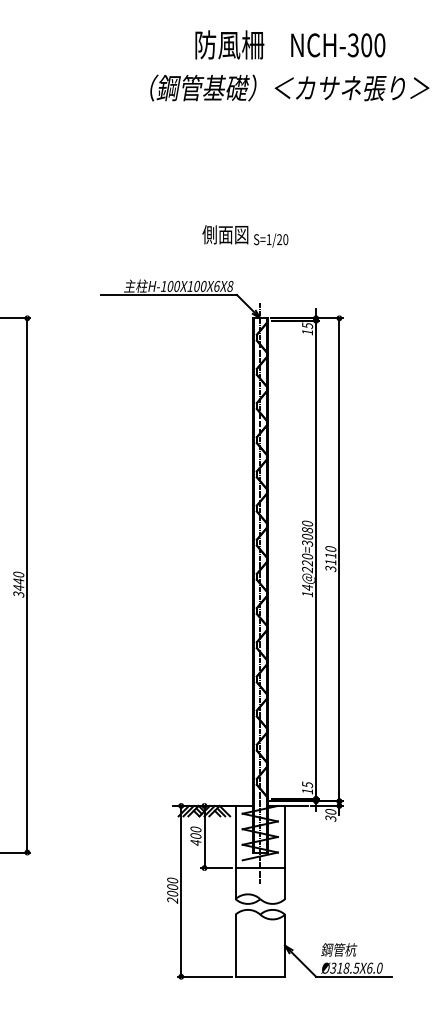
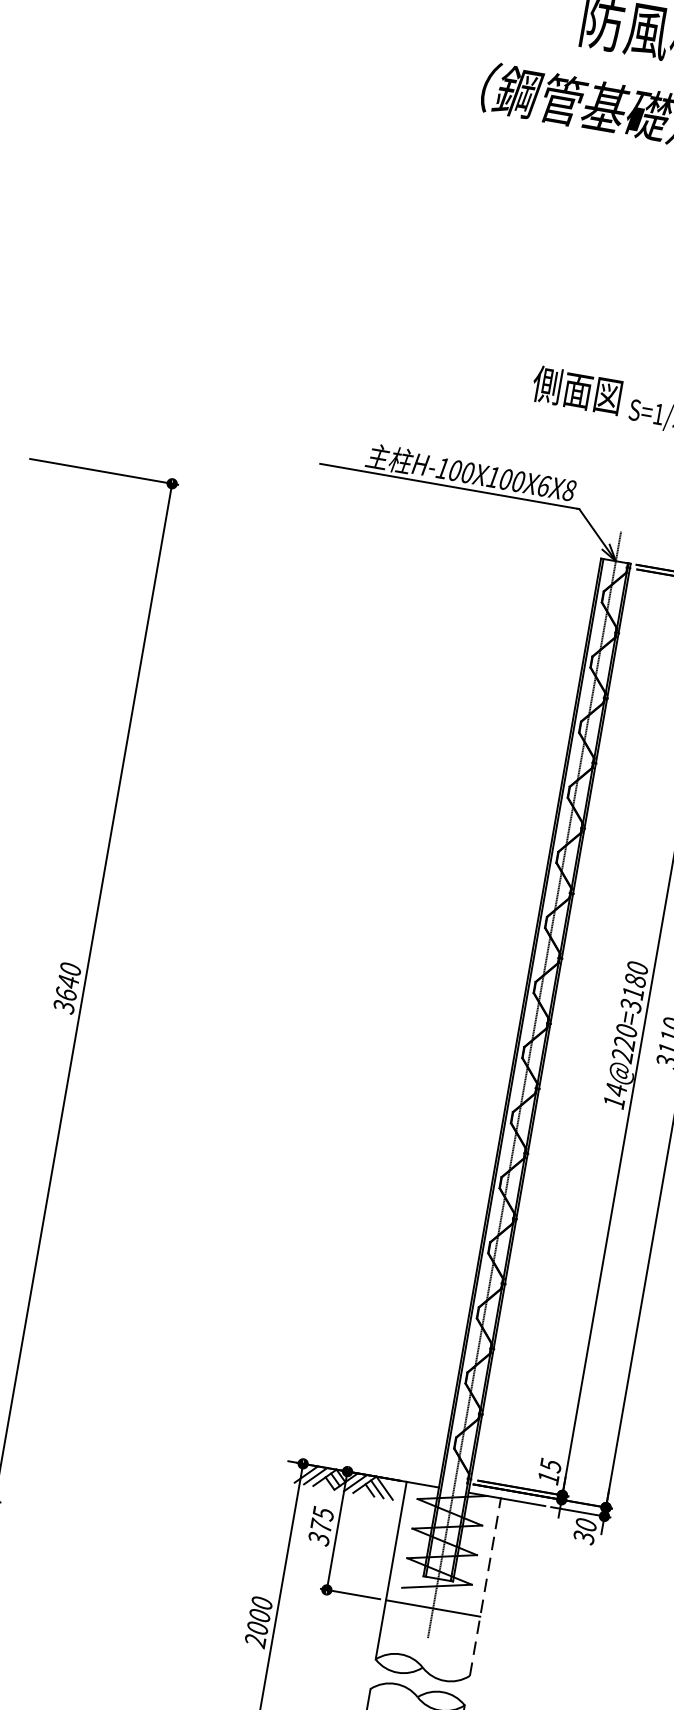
text: (307, 536) -> (633, 992), 14@220=3080 -> 14@220=3180
text: (18, 587) -> (65, 993), 3440 -> 3640
text: (195, 836) -> (320, 1526), 400 -> 375
line: (285, 852) -> (486, 1587), solid -> dashed

